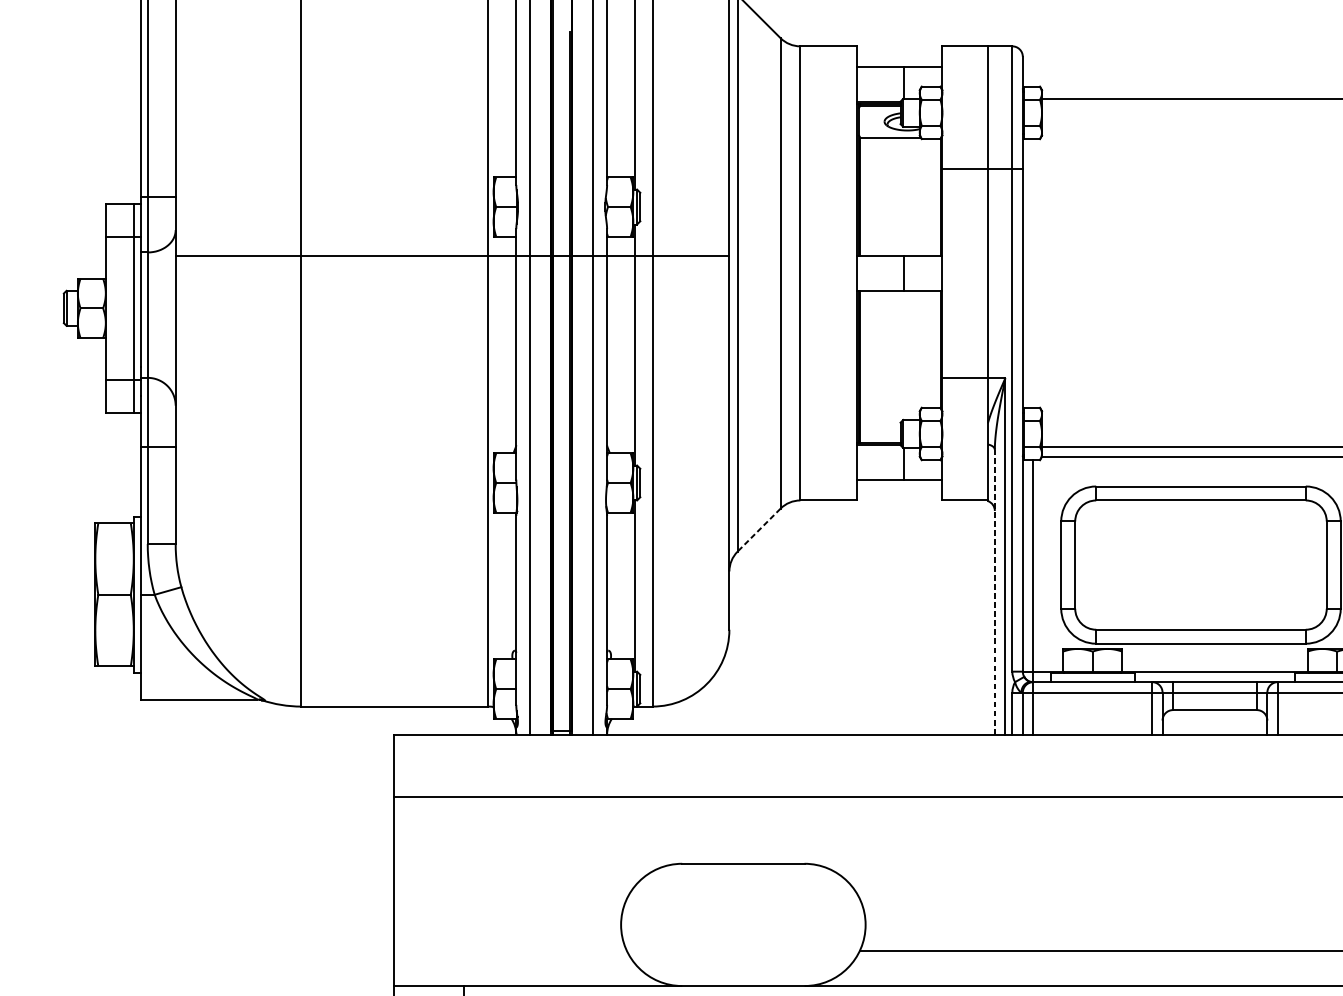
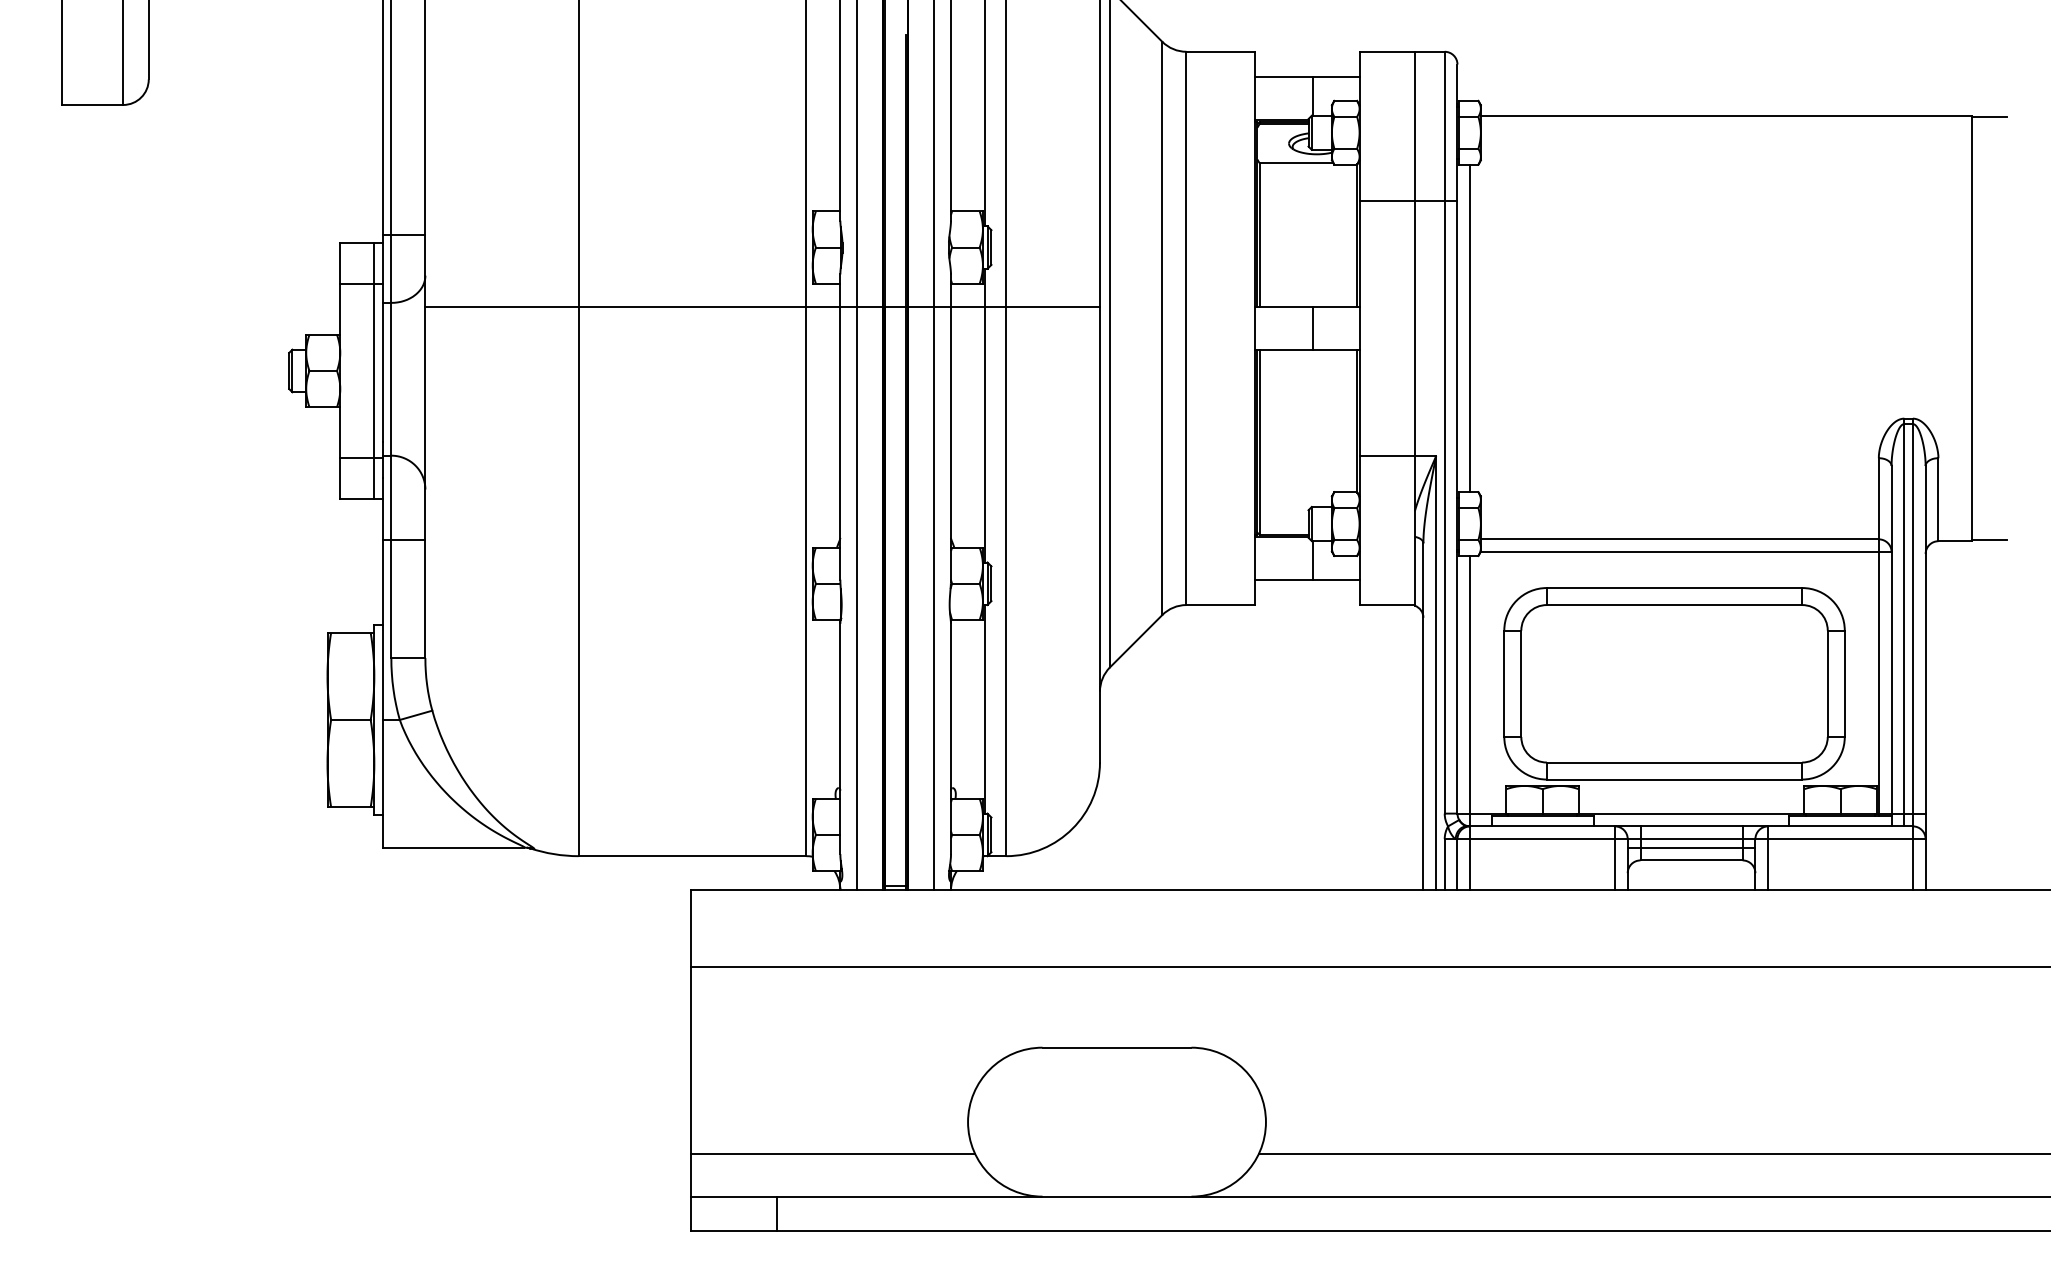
line: (1033, 273) -> (1470, 328), added
line: (758, 530) -> (1135, 641), dashed -> solid
line: (994, 591) -> (1423, 716), dashed -> solid
line: (1214, 699) -> (1691, 847), added
line: (510, 951) -> (833, 1154), added

